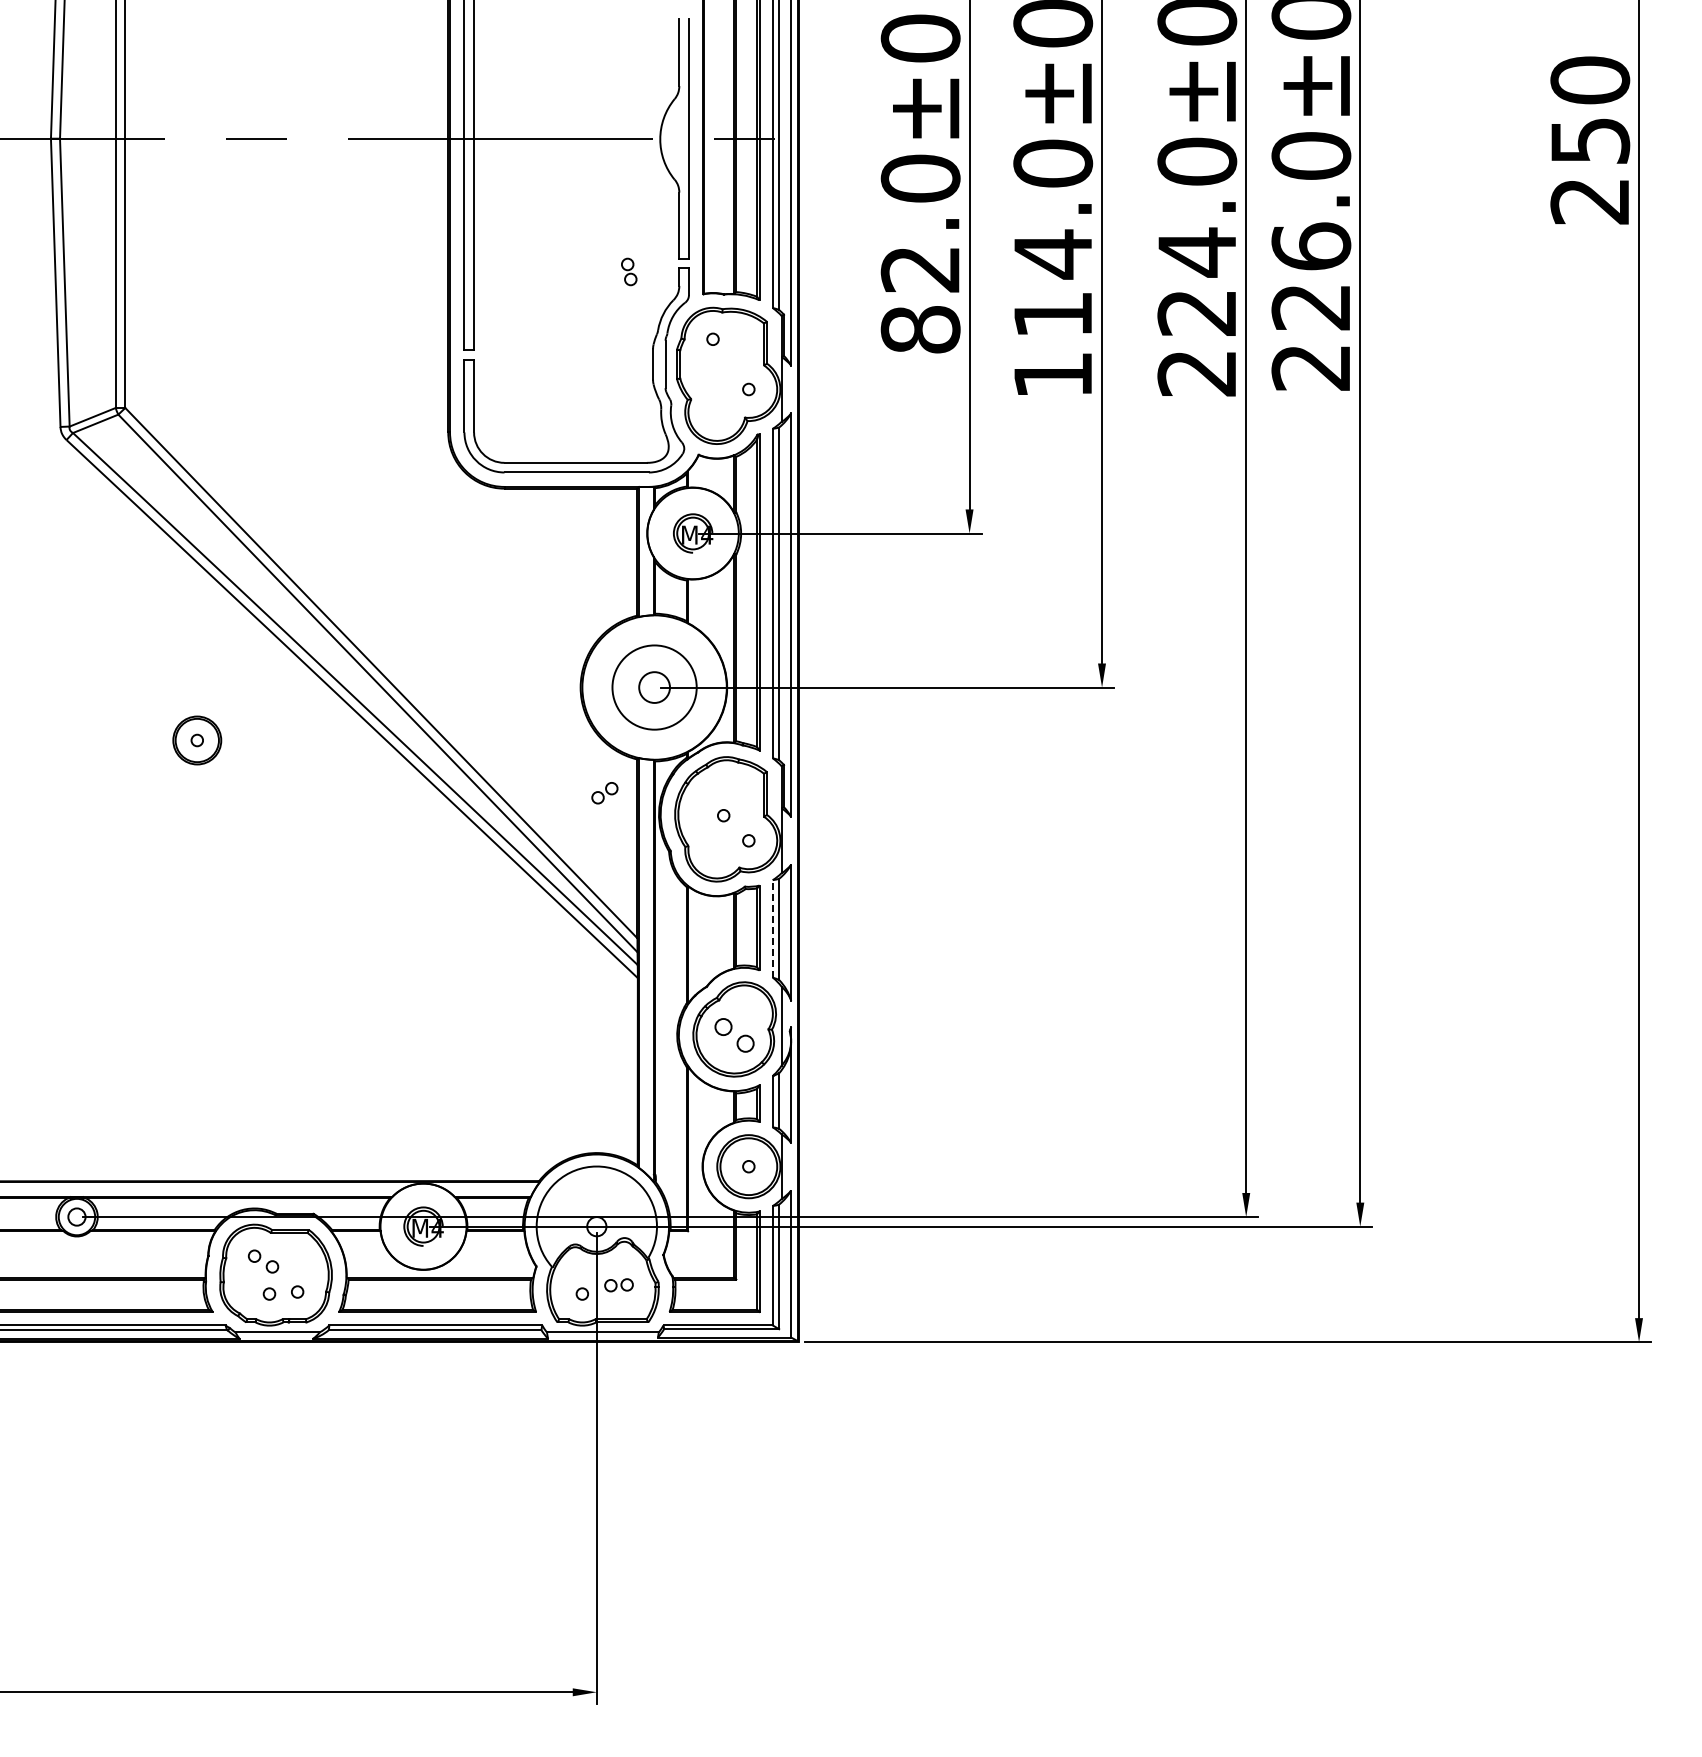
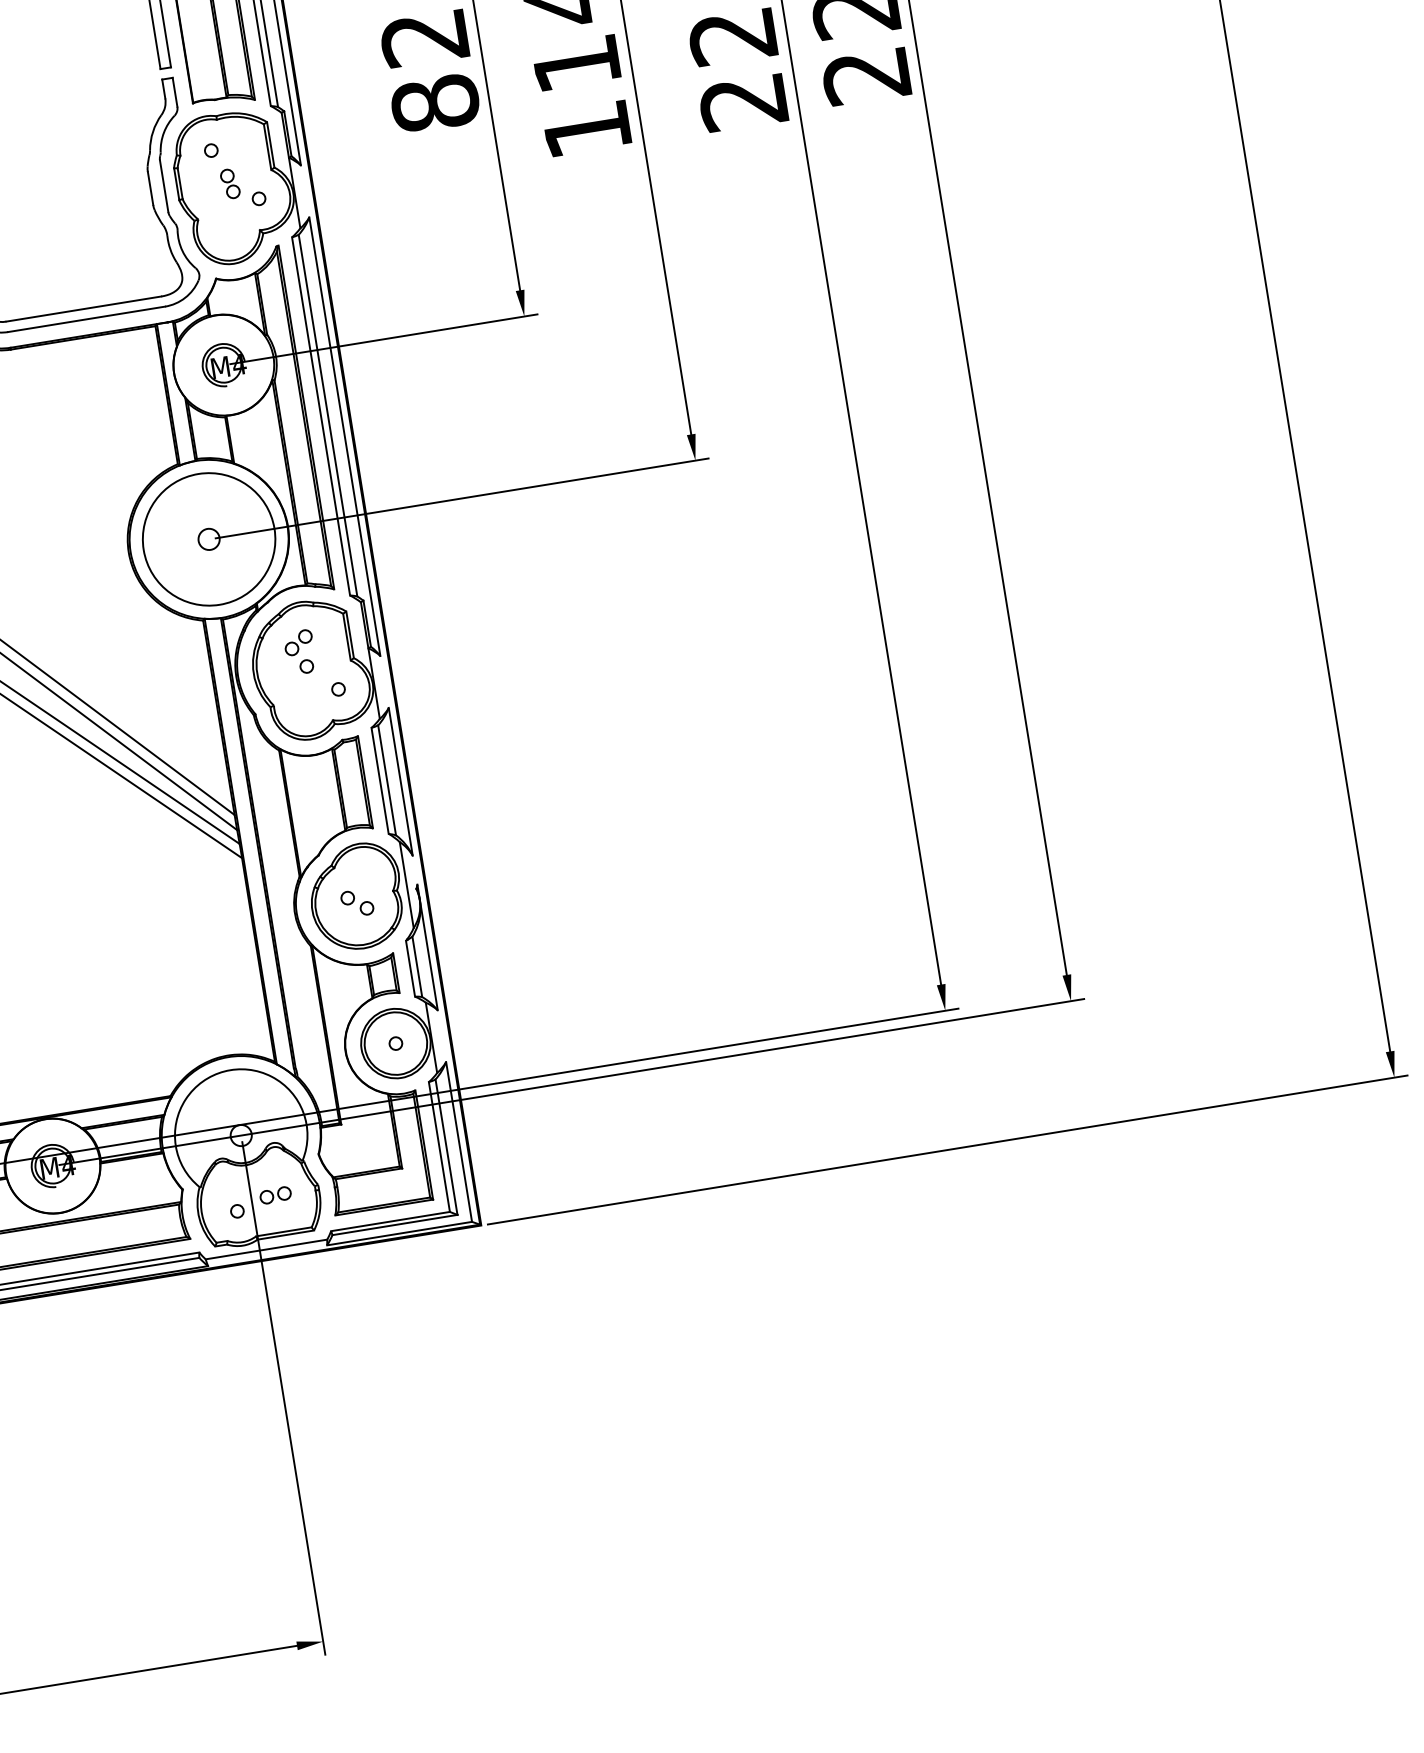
part: (629, 271) -> (230, 183), moved
circle: (654, 687) -> (209, 539), size x0.62
circle: (654, 687) -> (209, 539), size x1.43
part: (604, 793) -> (298, 643), moved
line: (772, 928) -> (379, 780), dashed -> solid
part: (734, 1034) -> (357, 902), size x0.71

